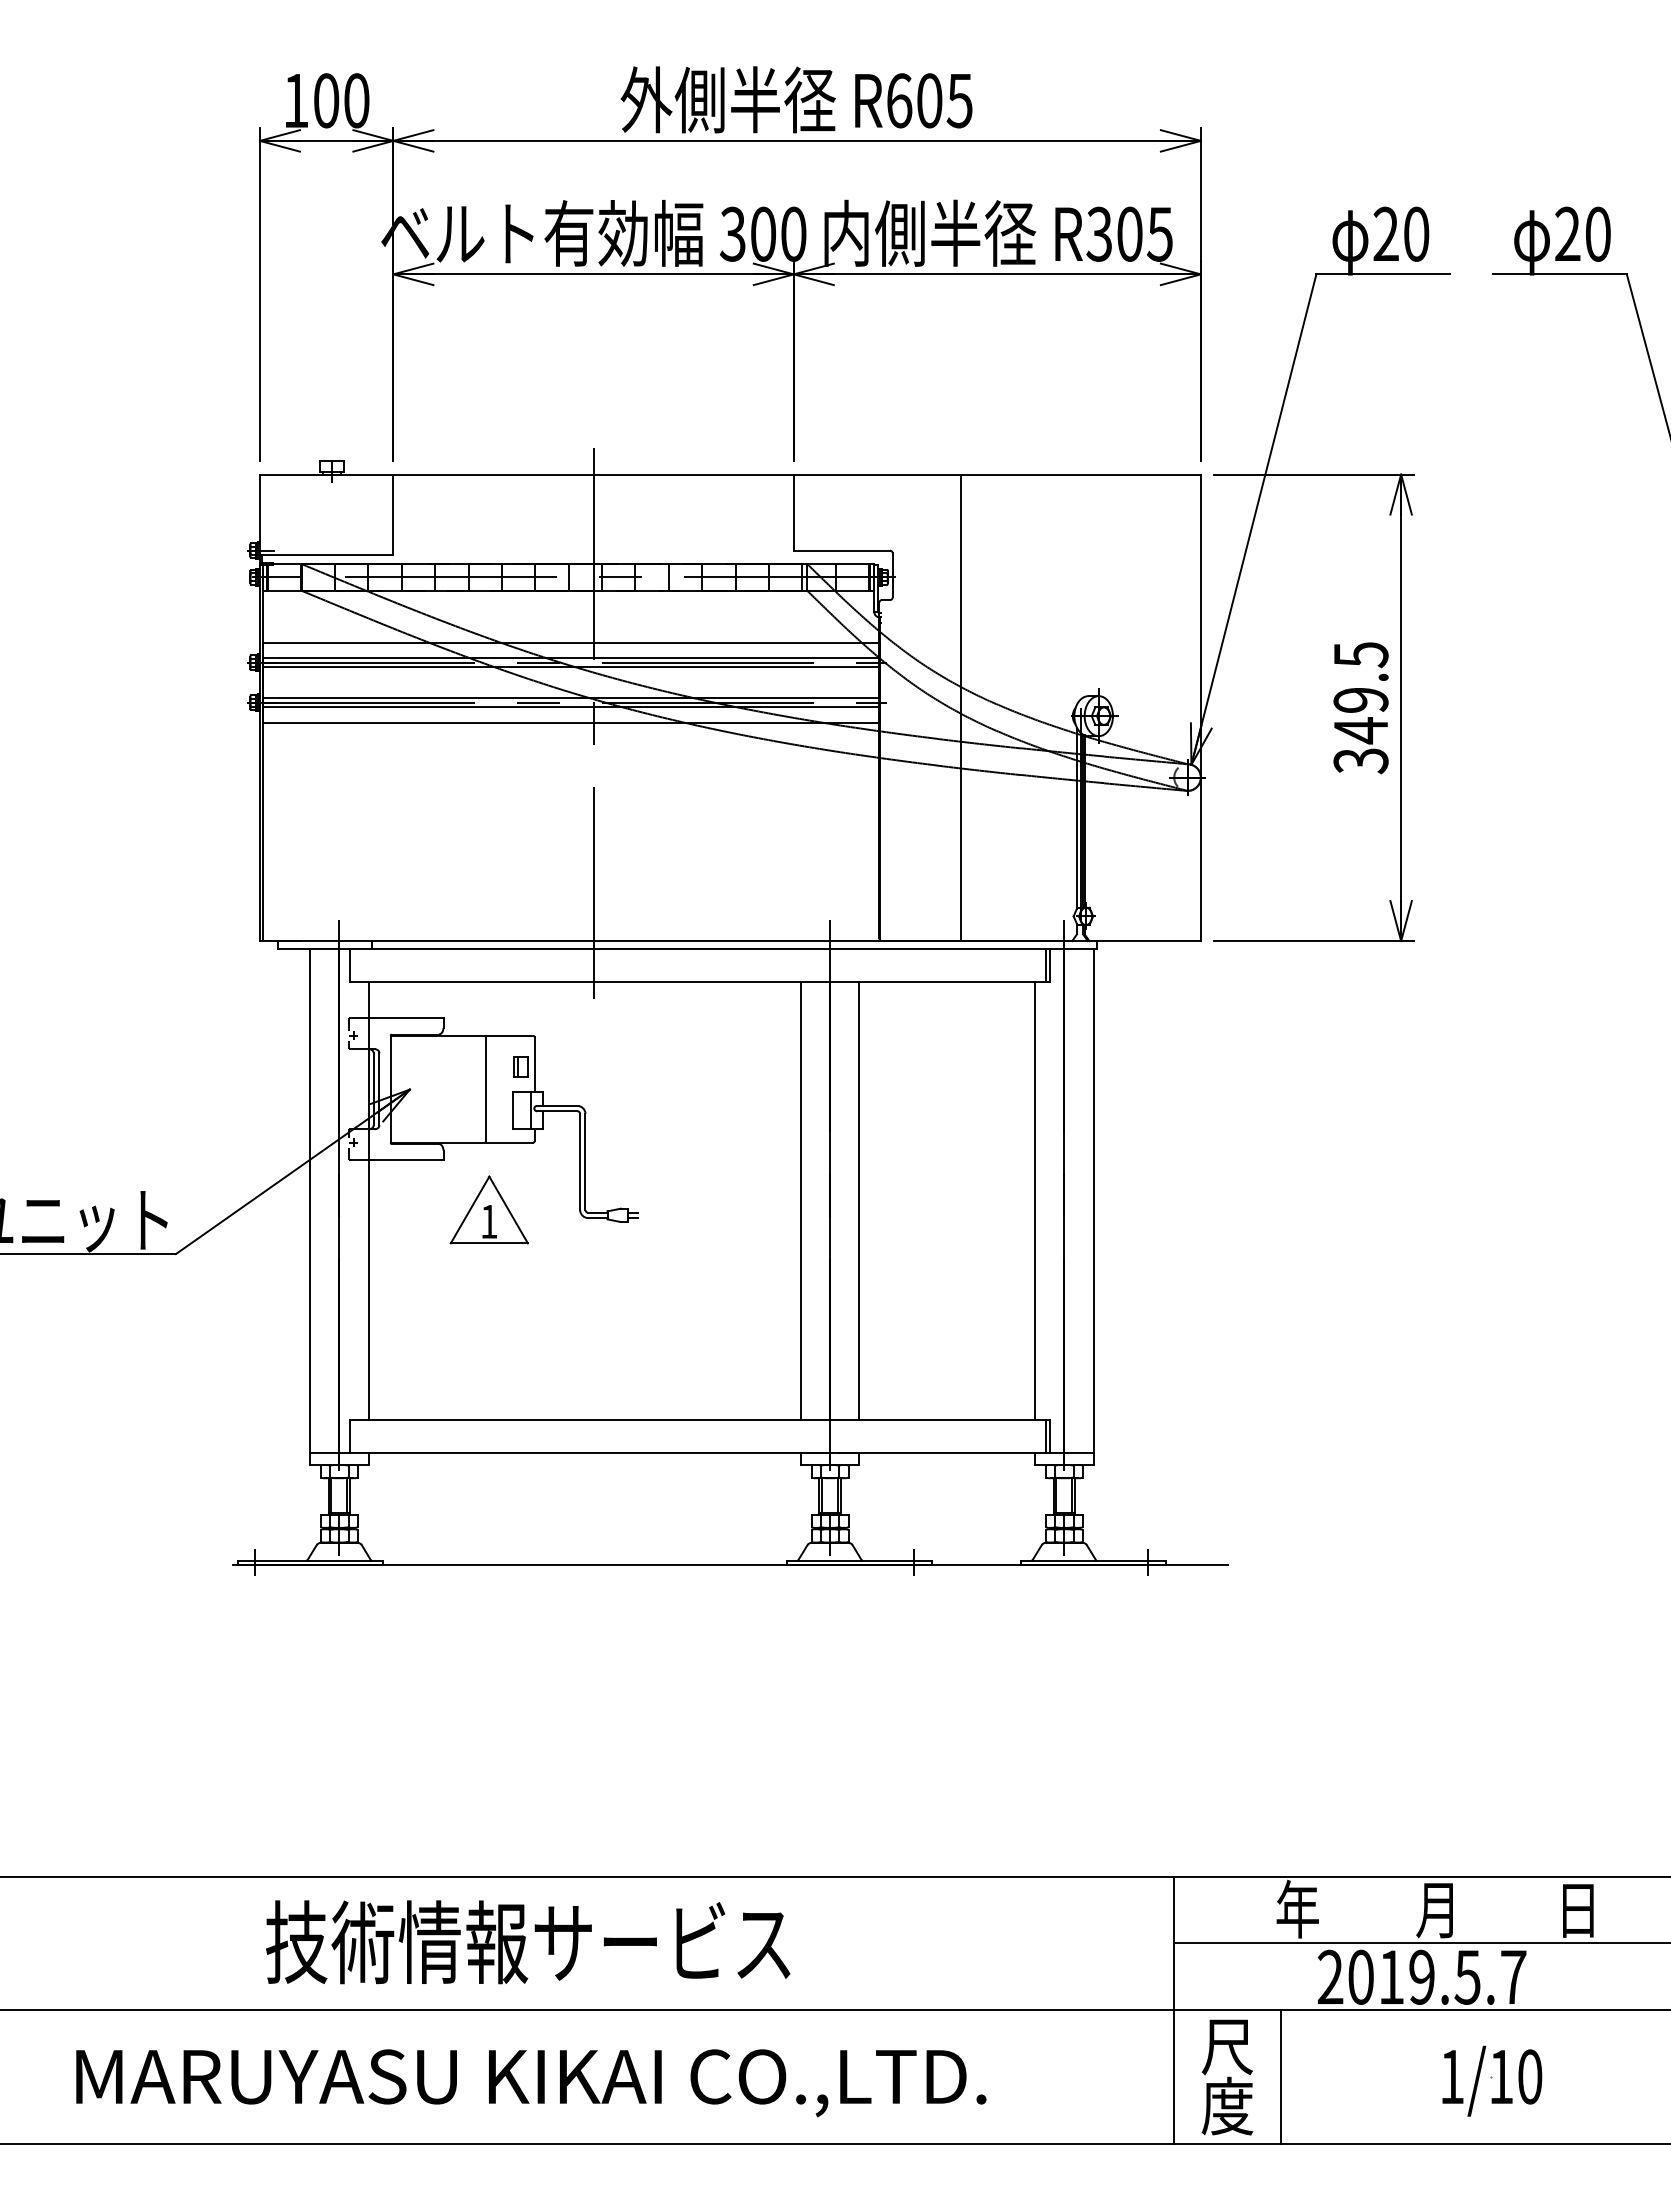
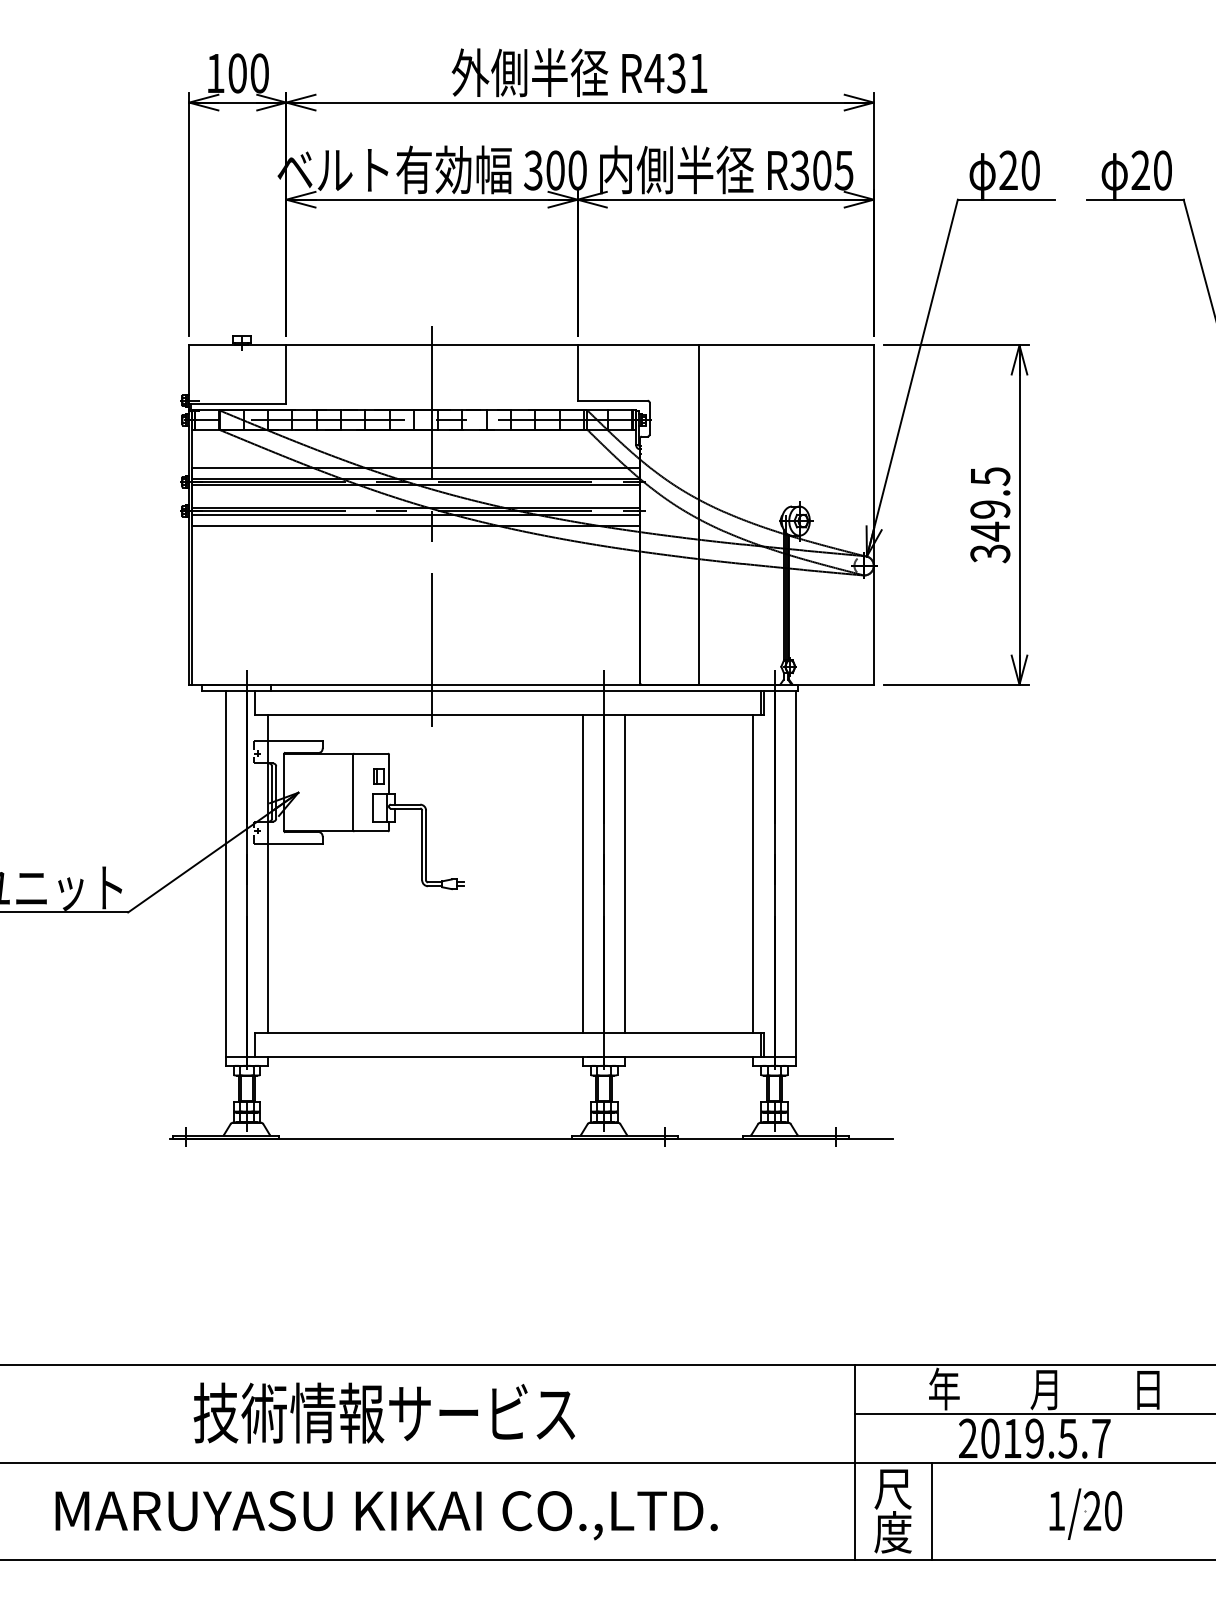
text: (928, 100) -> (675, 73), R605 -> R431
part: (488, 1209) -> (355, 880), removed
text: (1501, 2076) -> (1092, 1510), 1/10 -> 1/20

